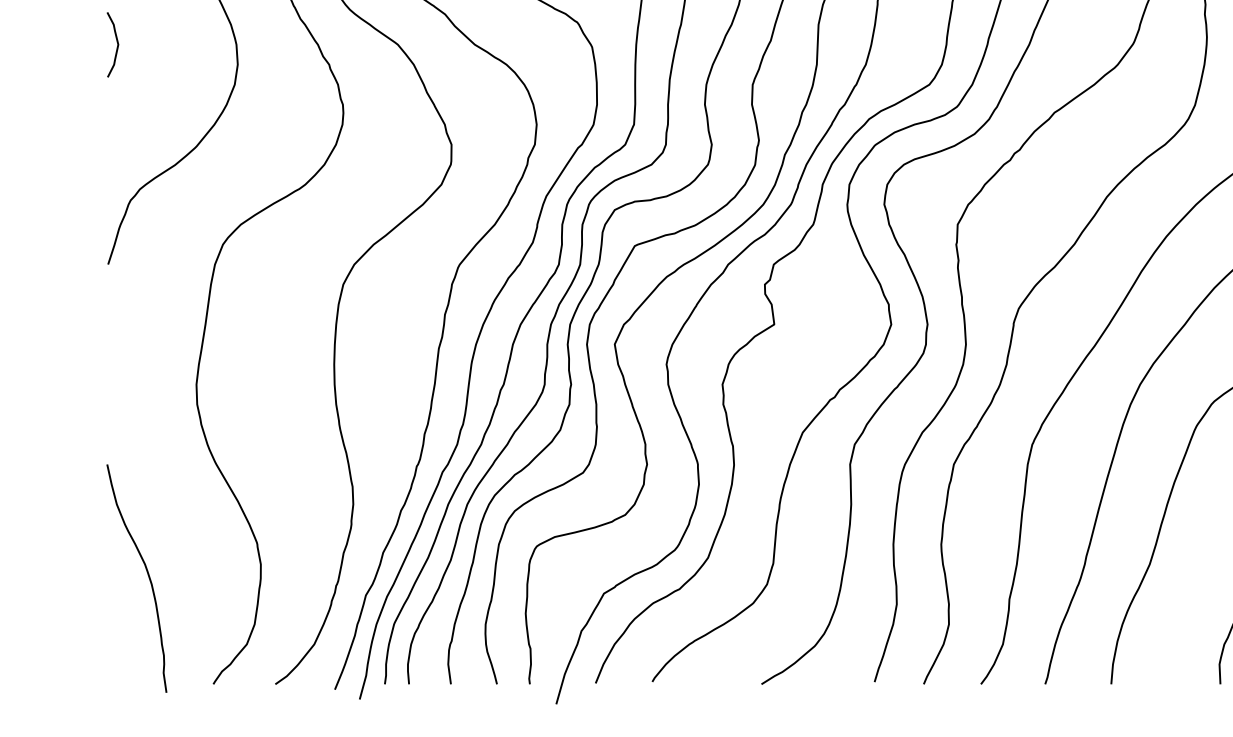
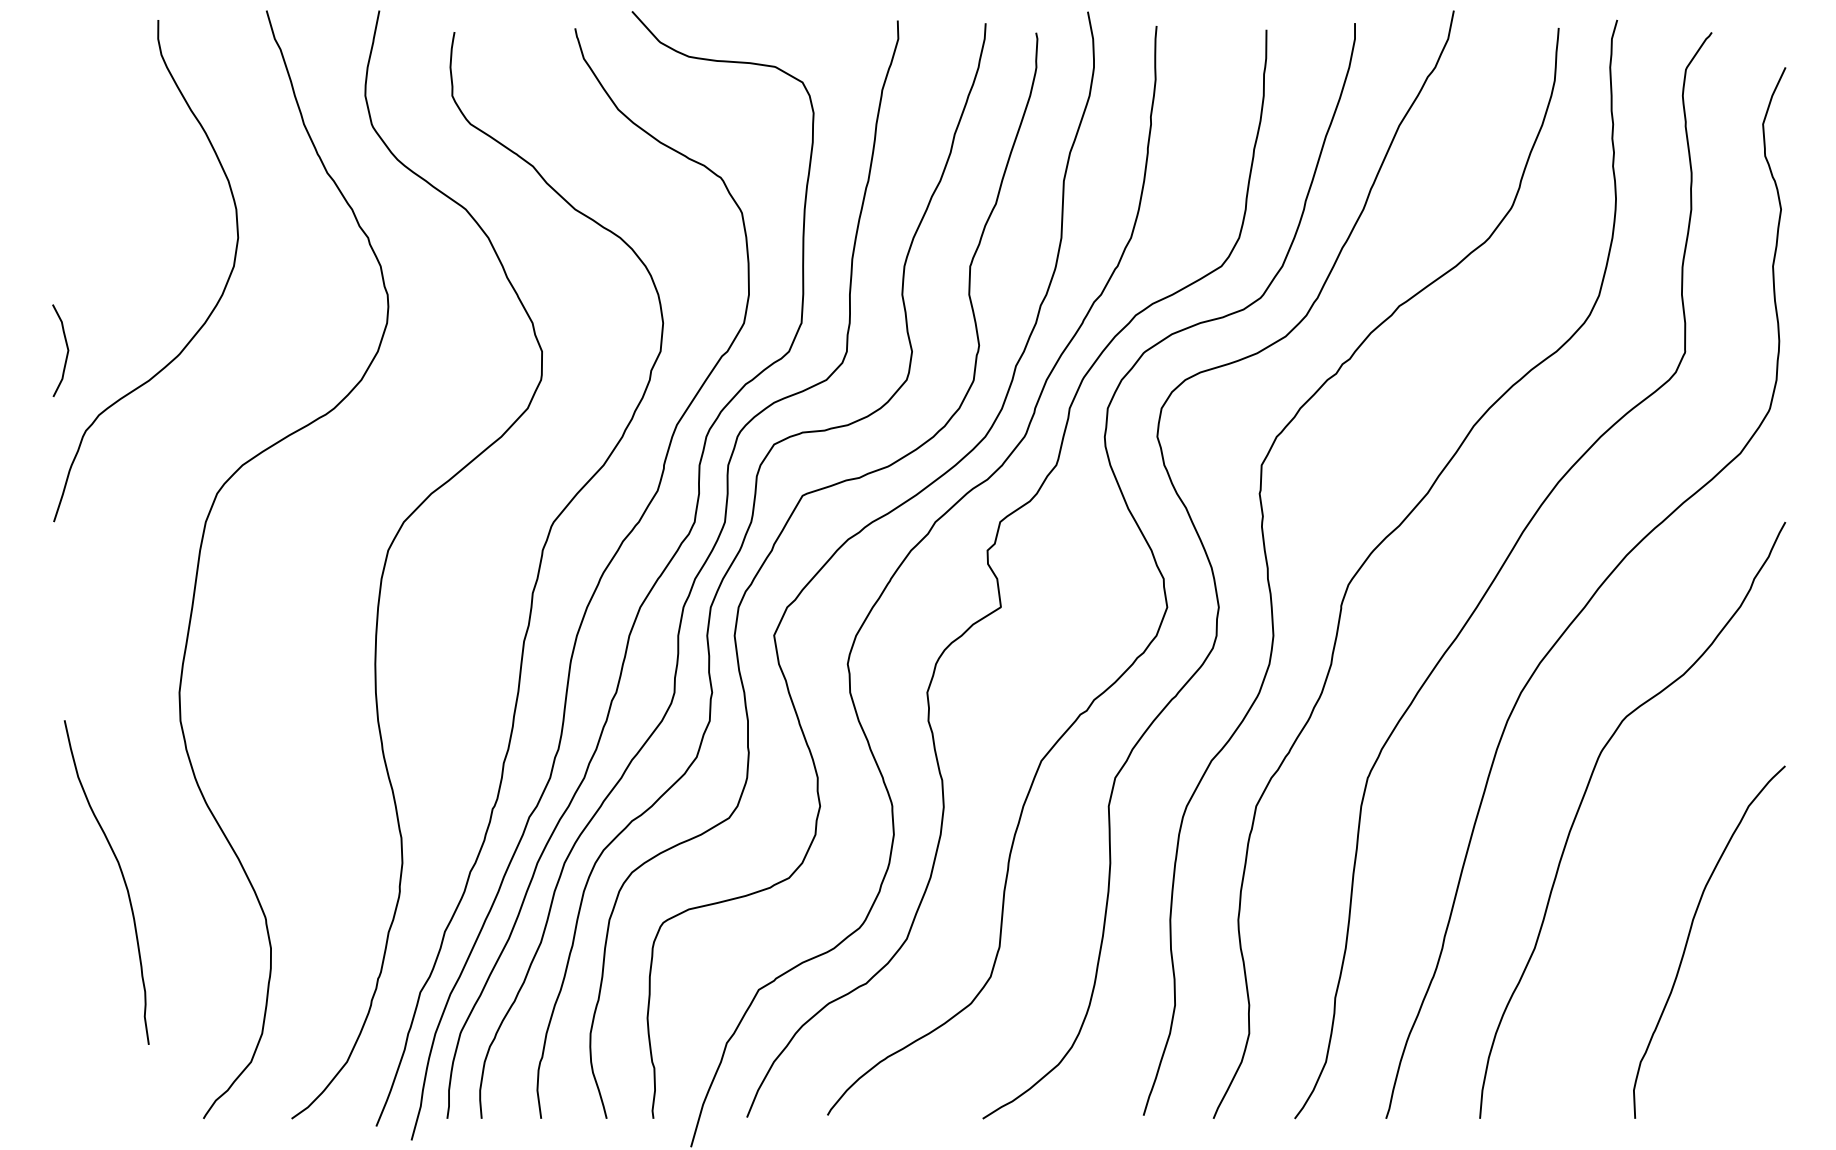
curve: (117, 42) -> (66, 347), moved
curve: (147, 575) -> (122, 878), moved

